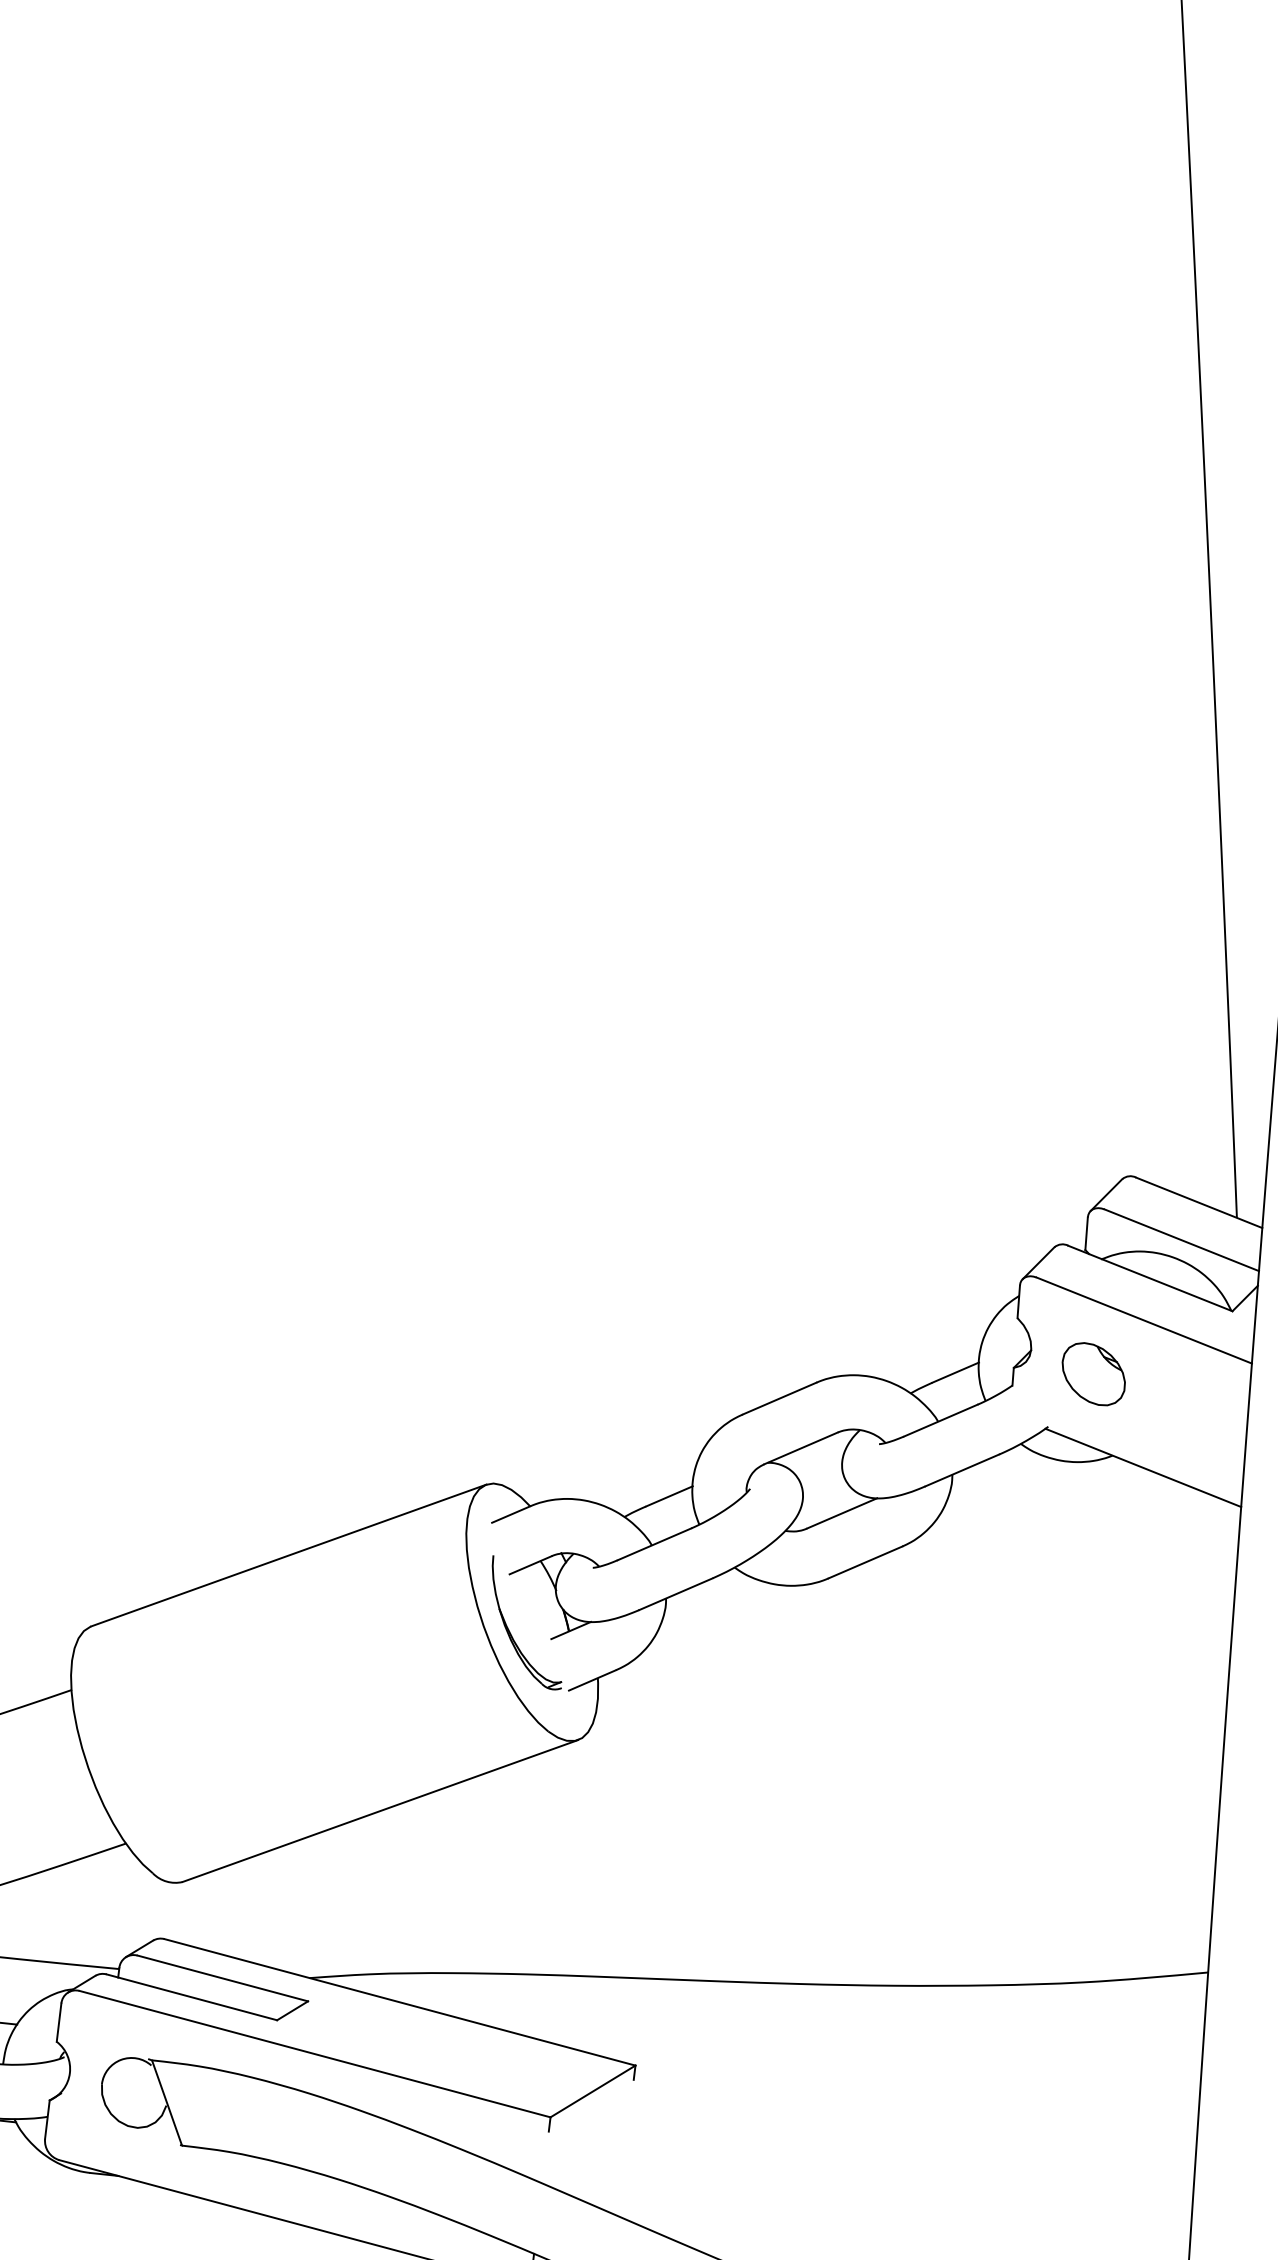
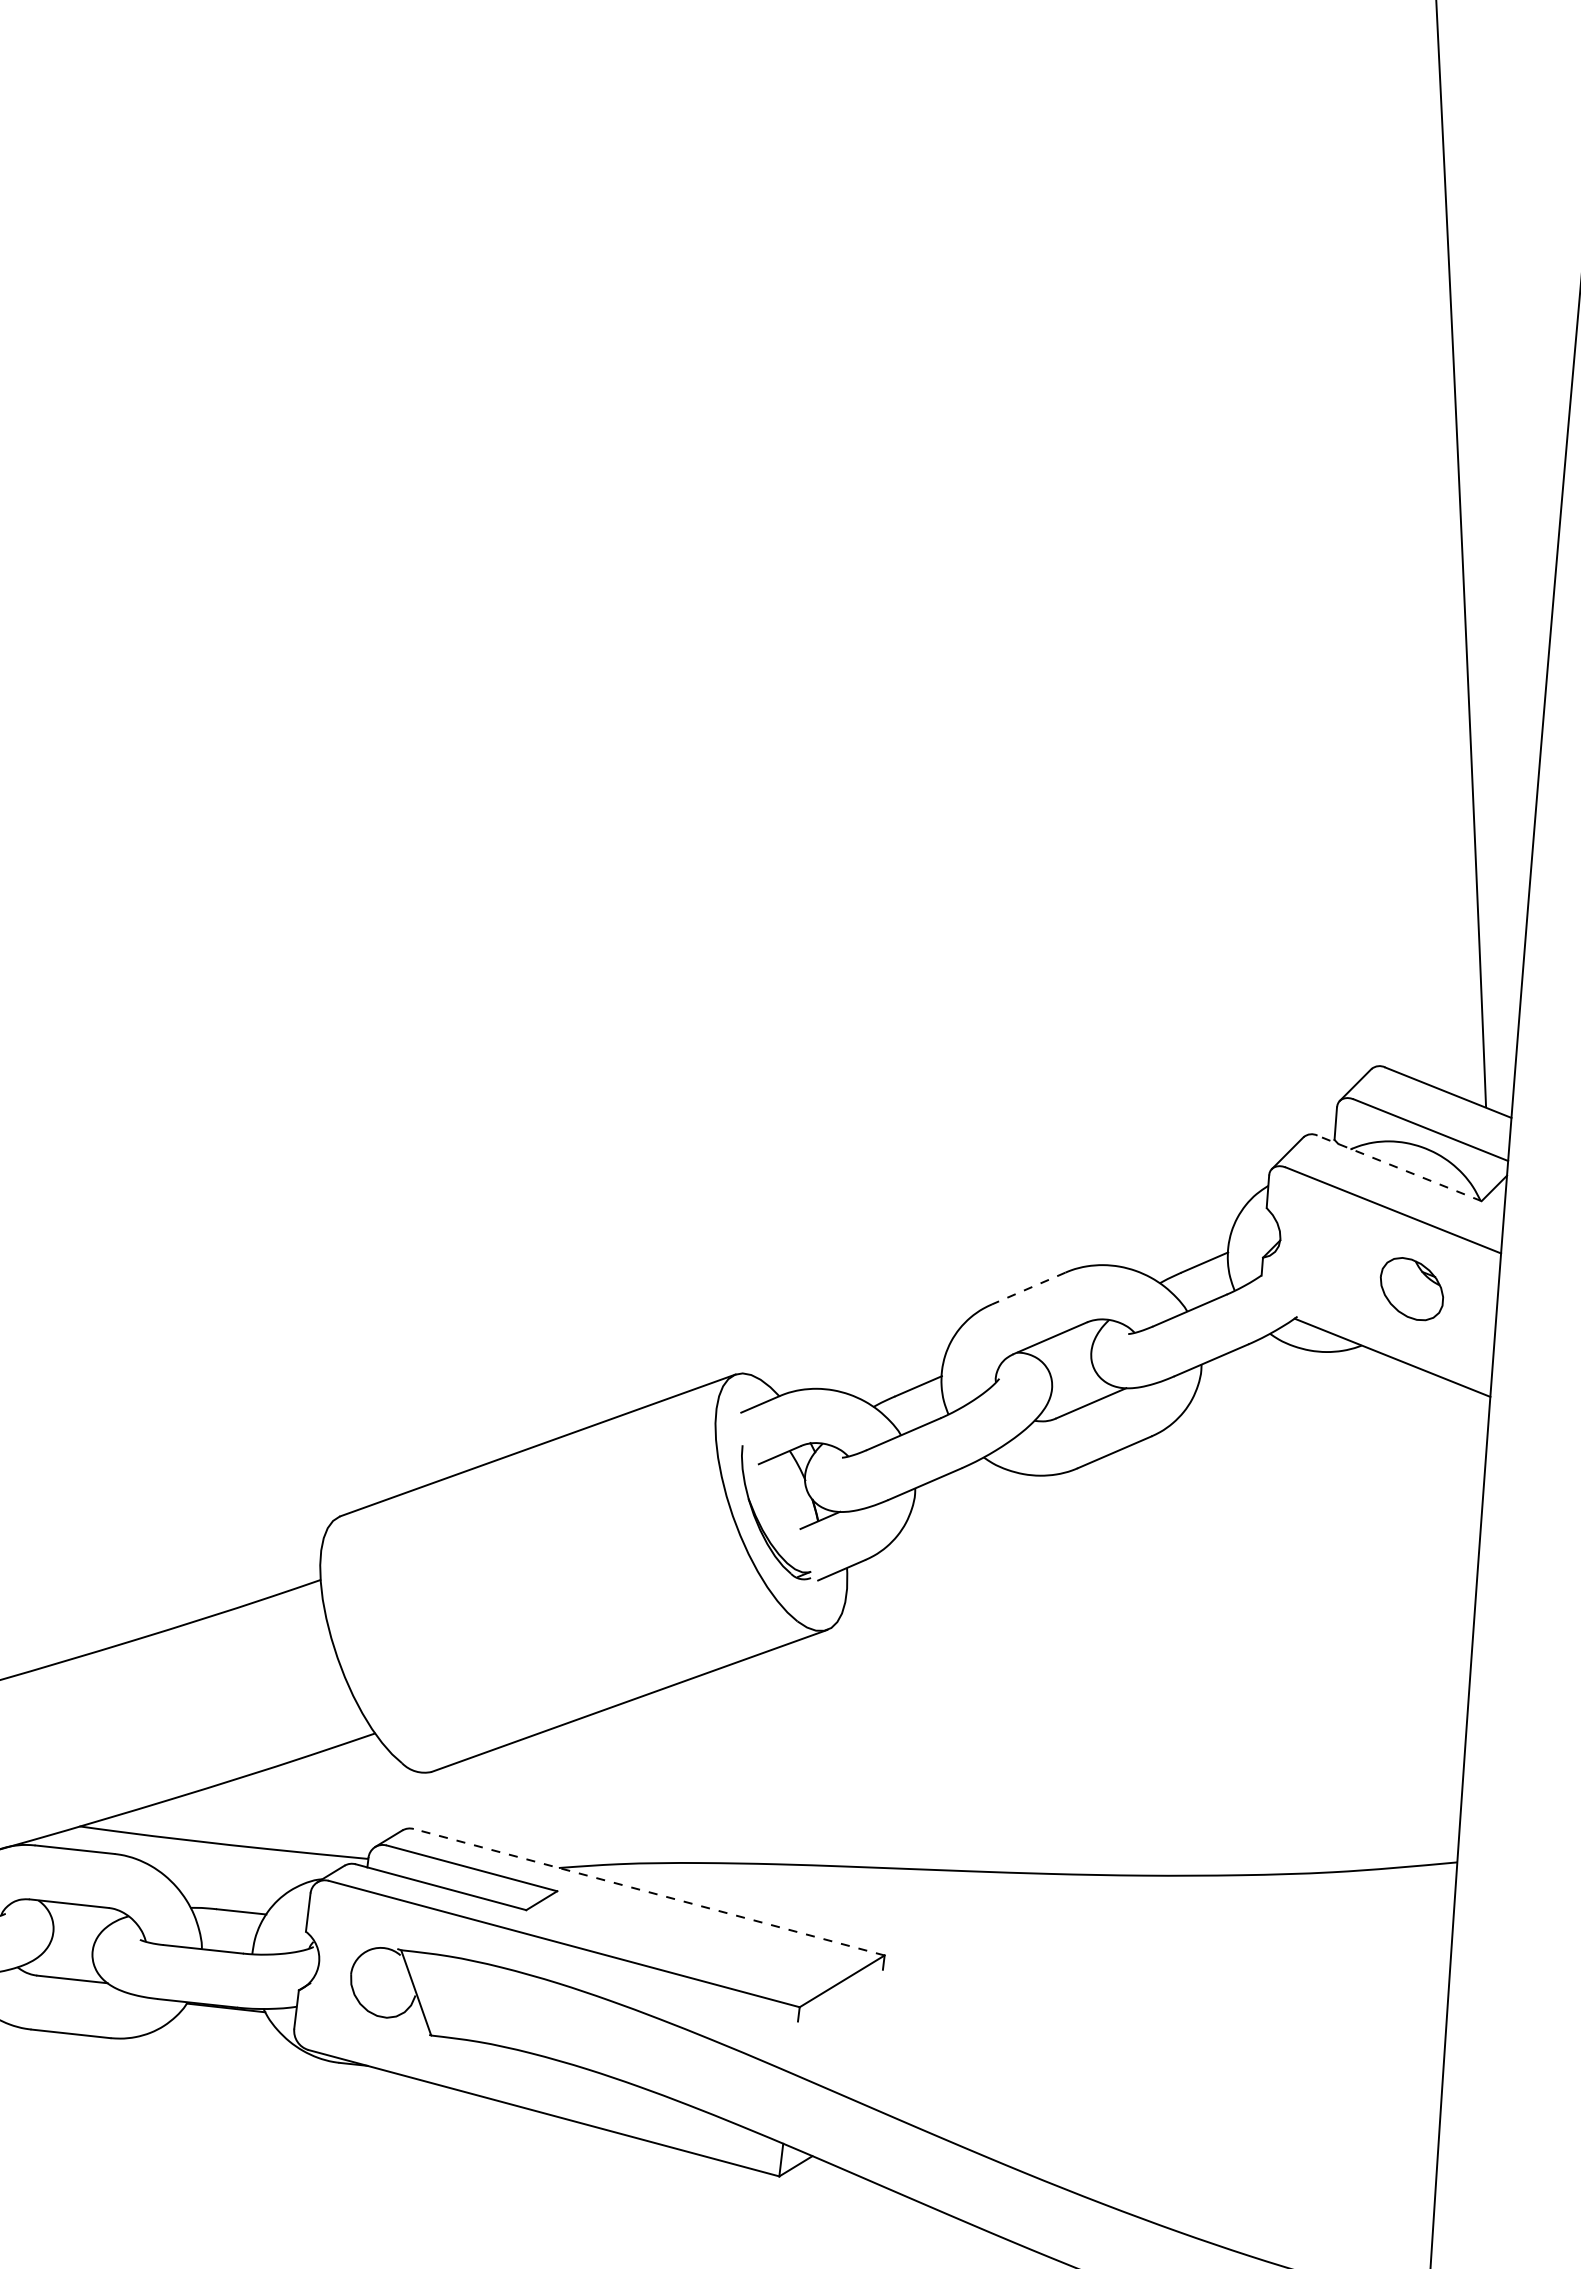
line: (1150, 1278) -> (1399, 1168), solid -> dashed
part: (1093, 1374) -> (1411, 1289), moved
line: (779, 1398) -> (1028, 1288), solid -> dashed
line: (400, 2002) -> (649, 1892), solid -> dashed

